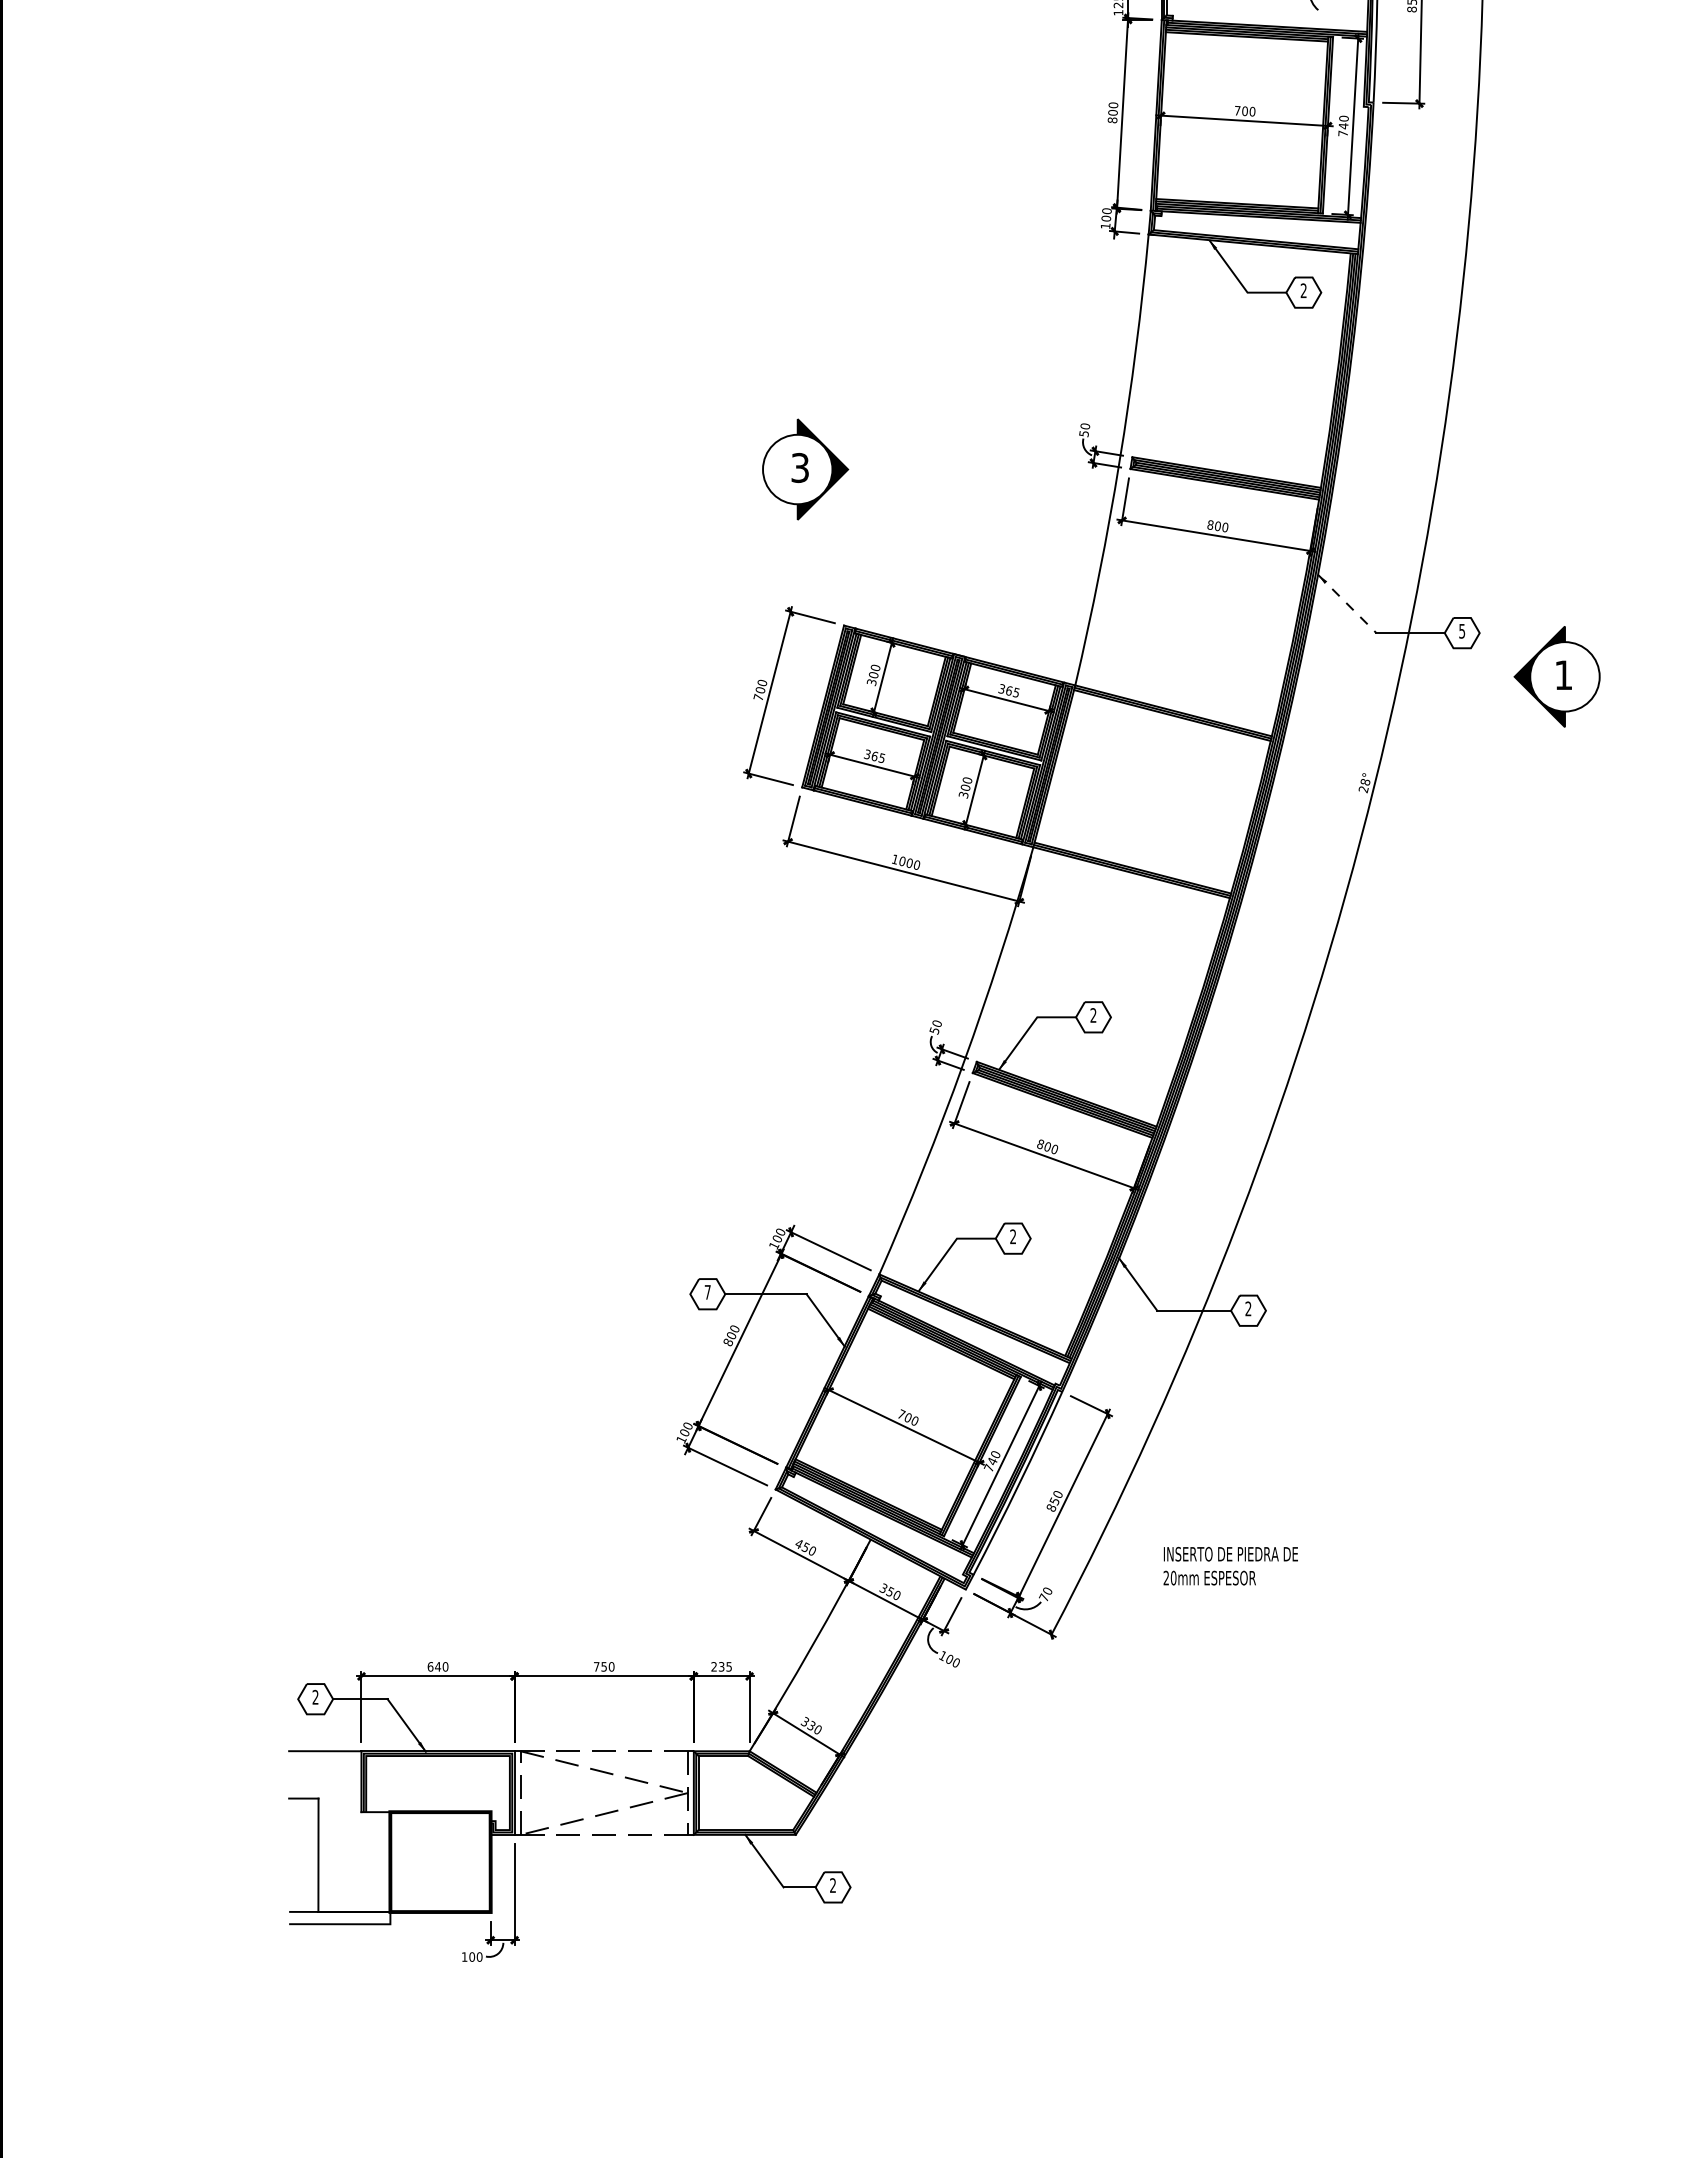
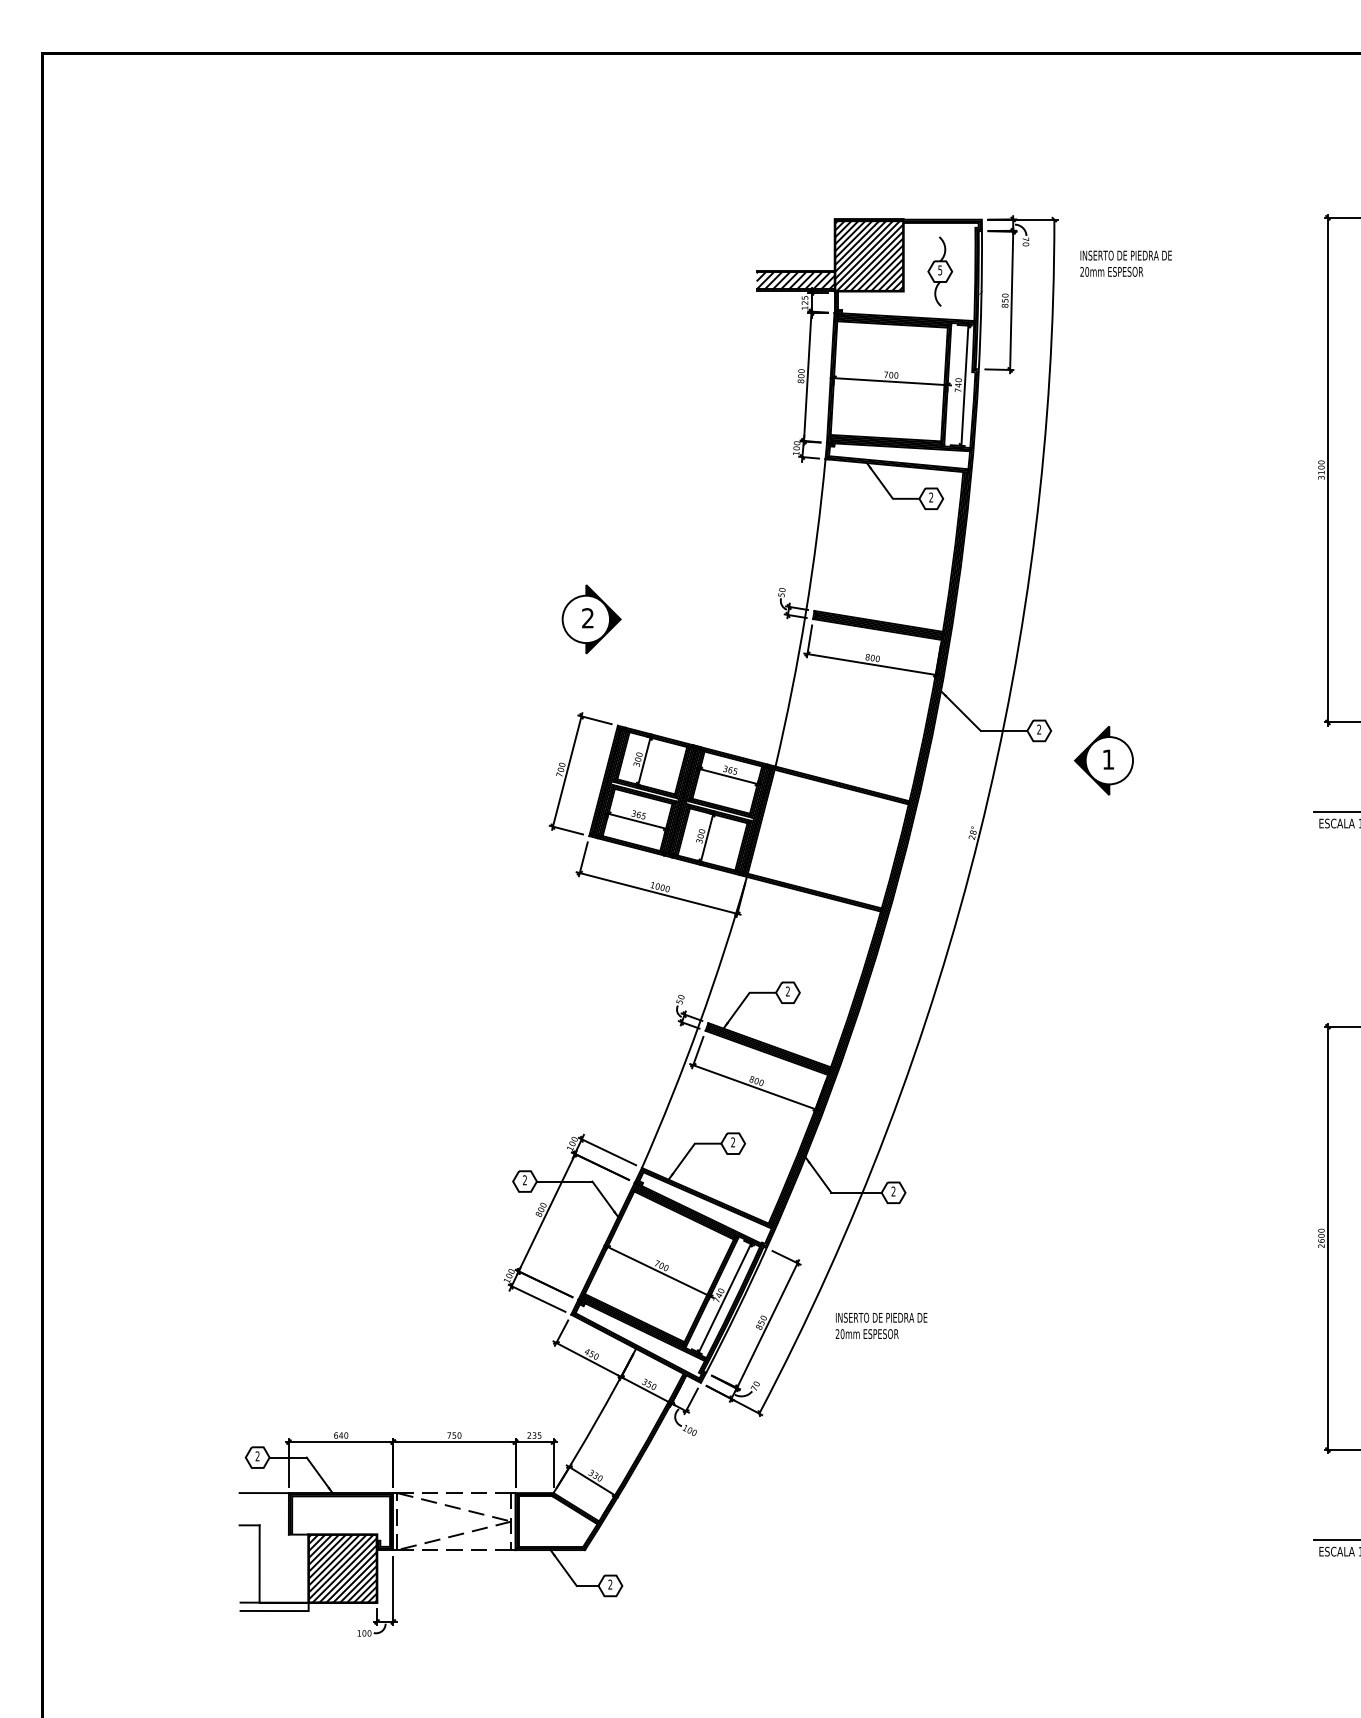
text: (799, 468) -> (587, 618), 3 -> 2
line: (1348, 604) -> (961, 711), dashed -> solid
text: (1462, 631) -> (1039, 729), 5 -> 2
text: (707, 1292) -> (524, 1180), 7 -> 2
text: (1230, 1565) -> (881, 1325), moved
hatch: (440, 1861) -> (342, 1568), added

